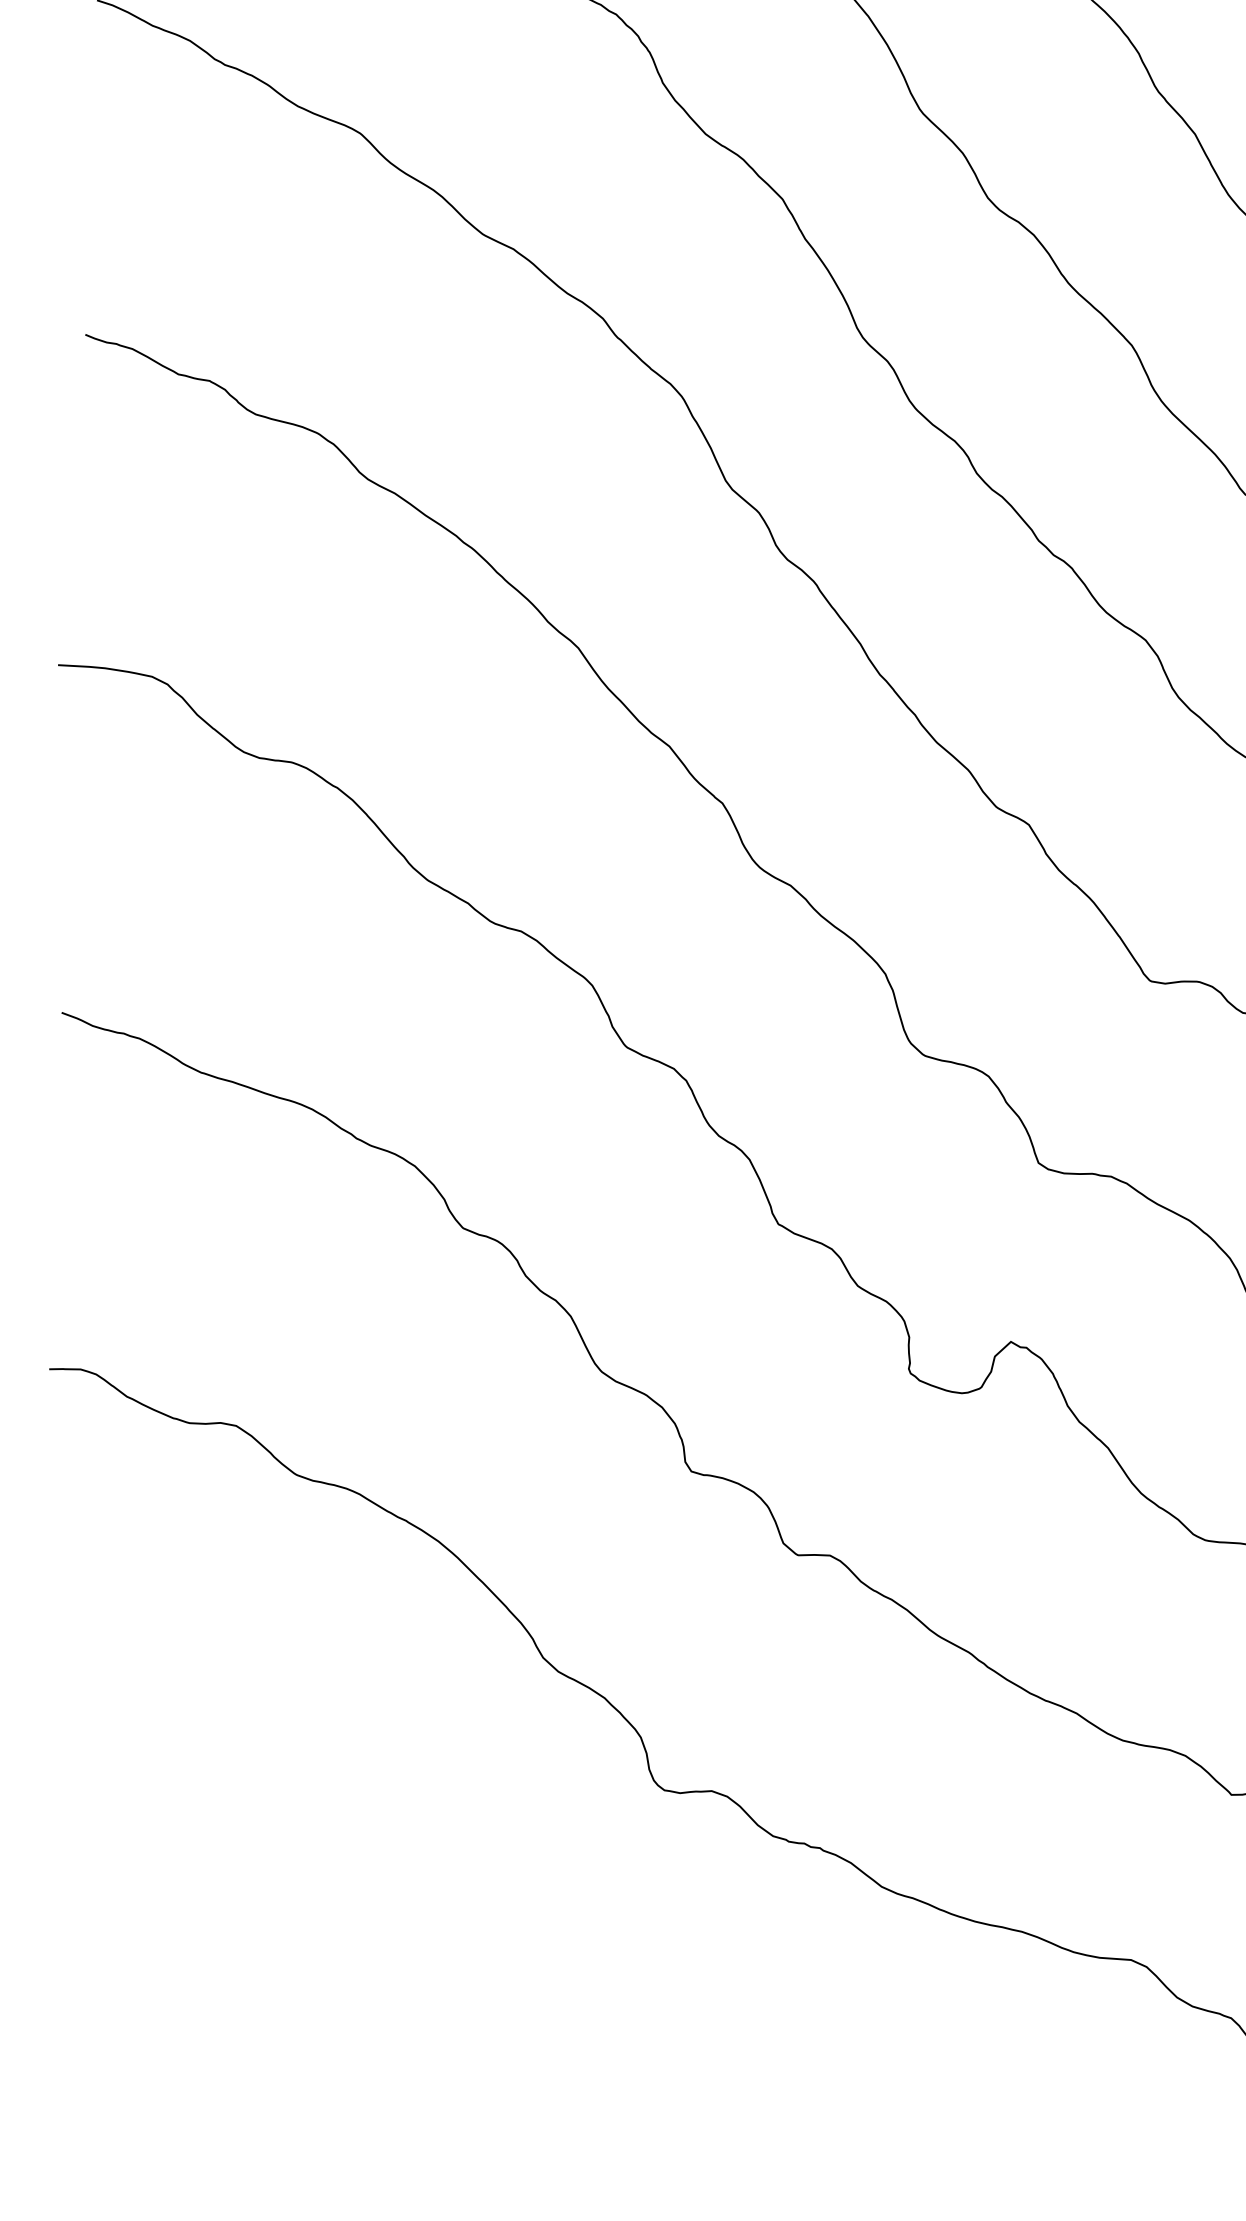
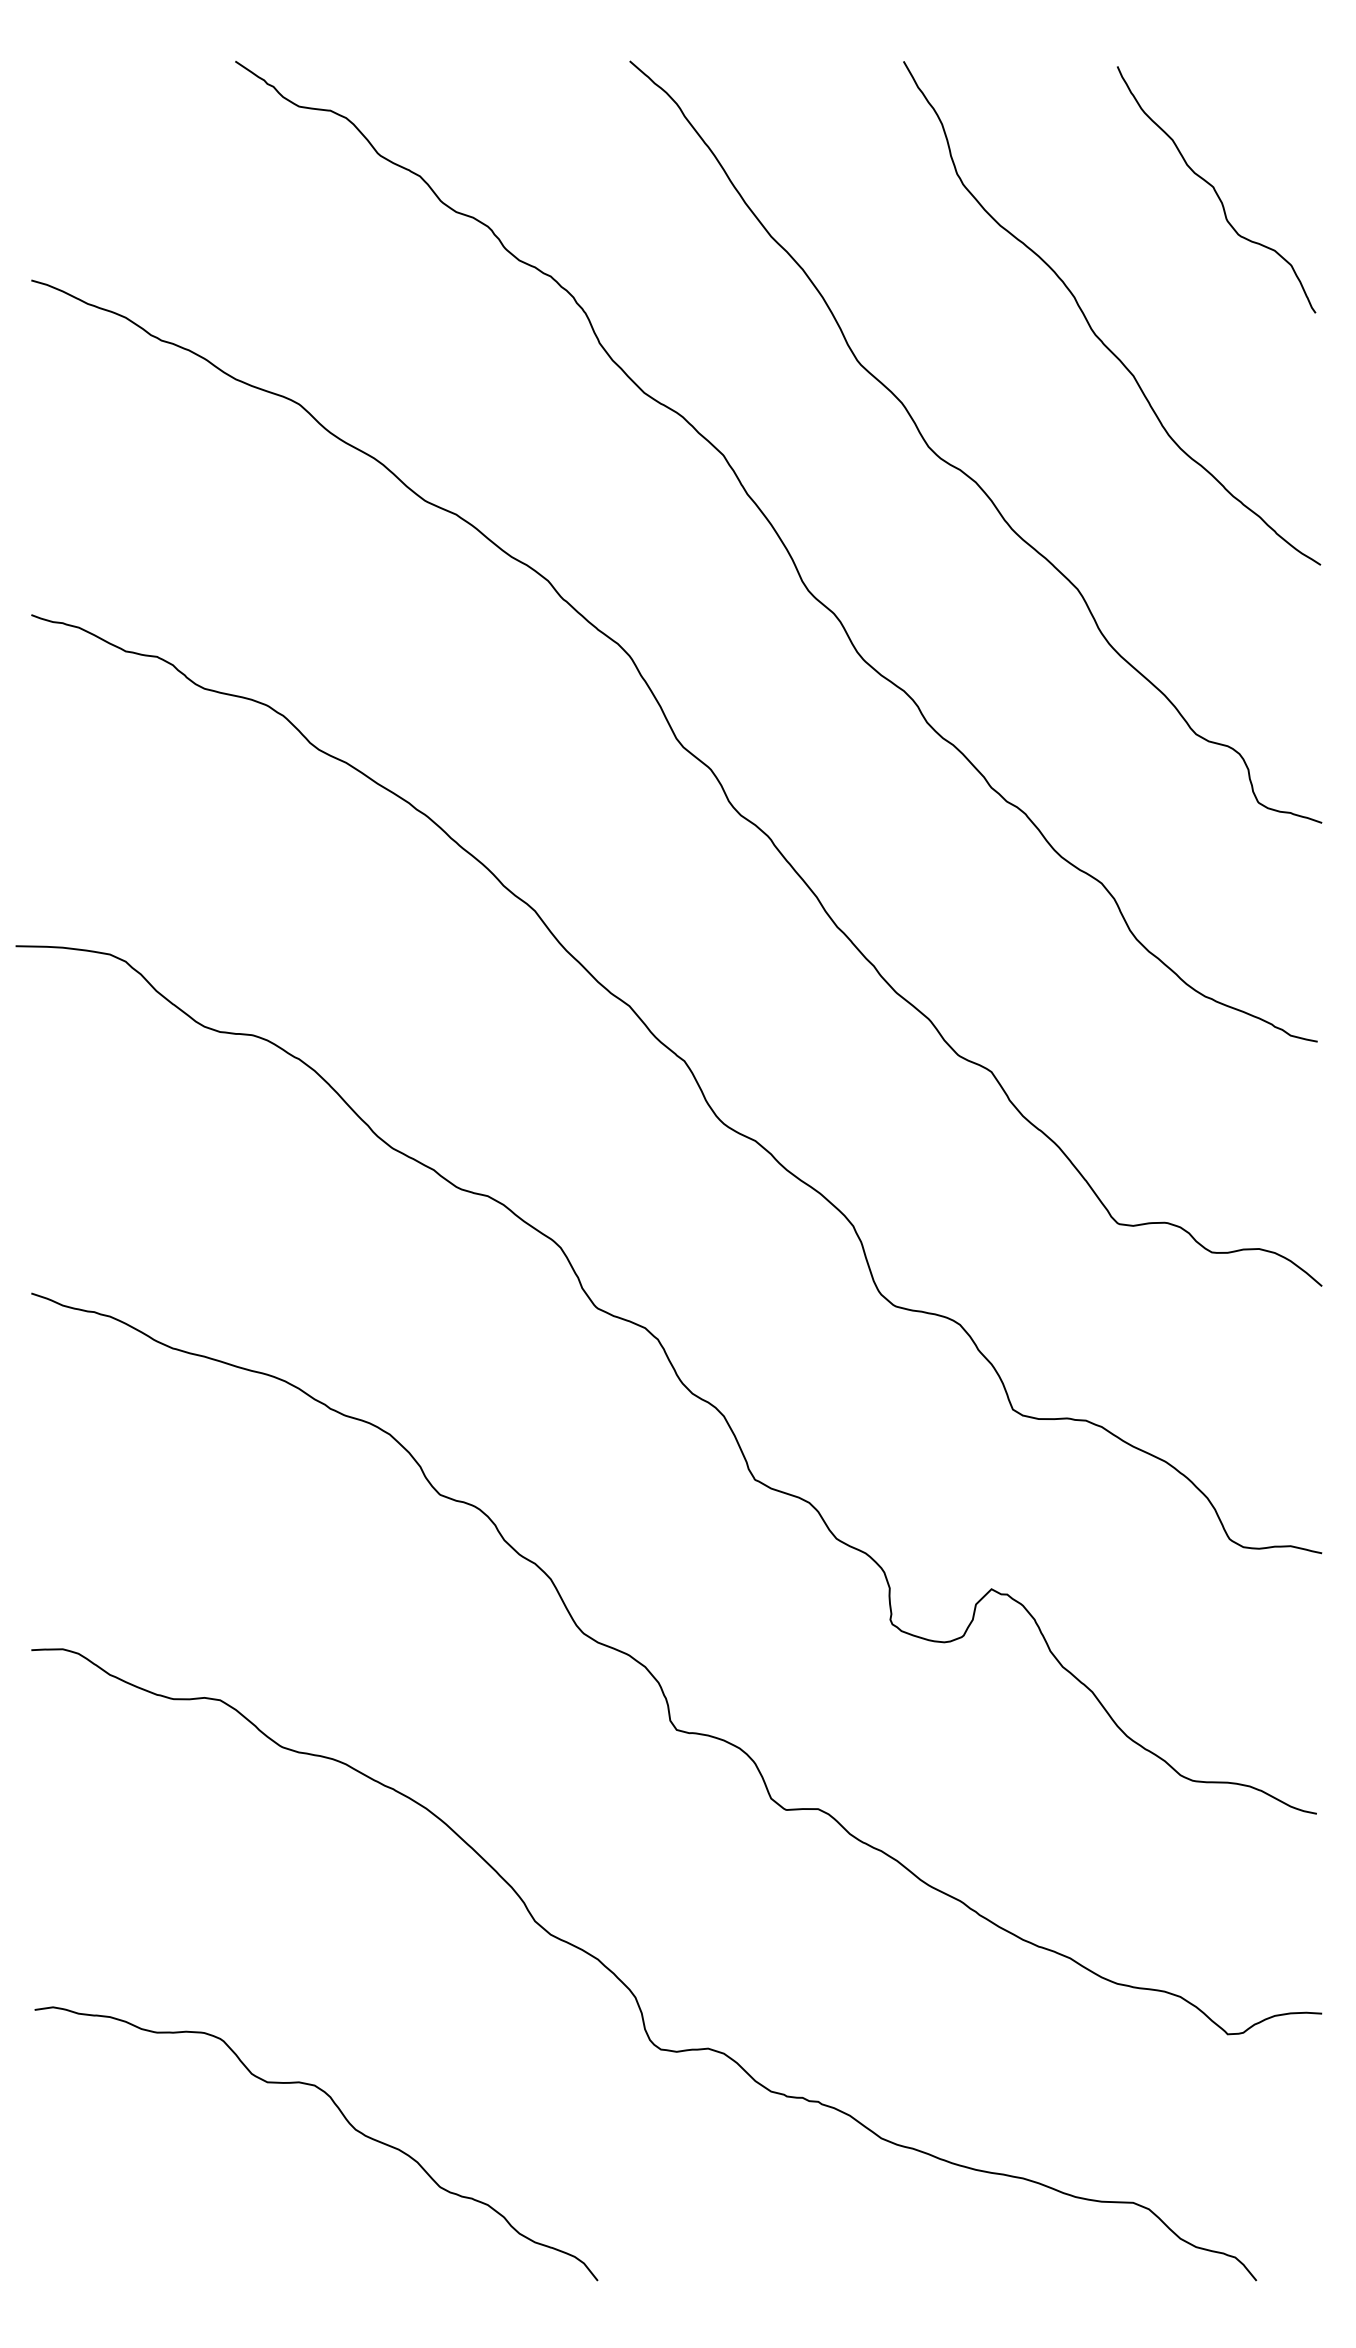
curve: (347, 1851) -> (346, 2121), added

